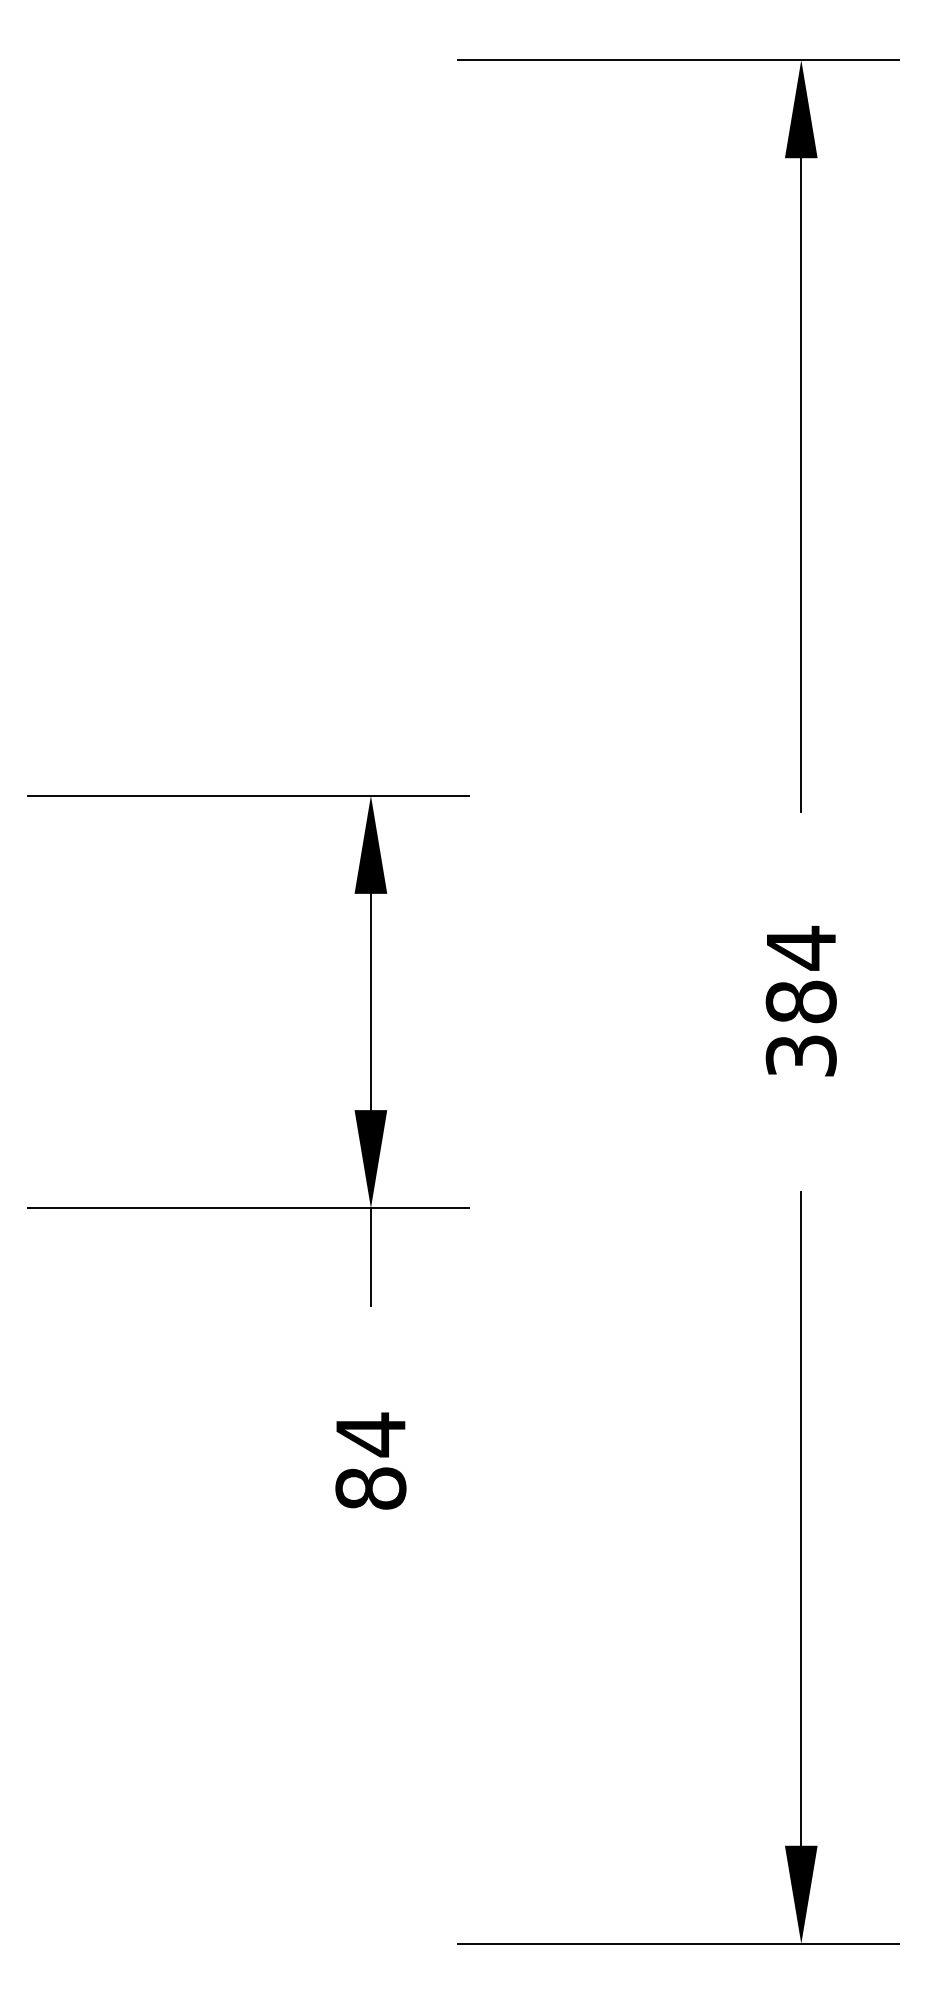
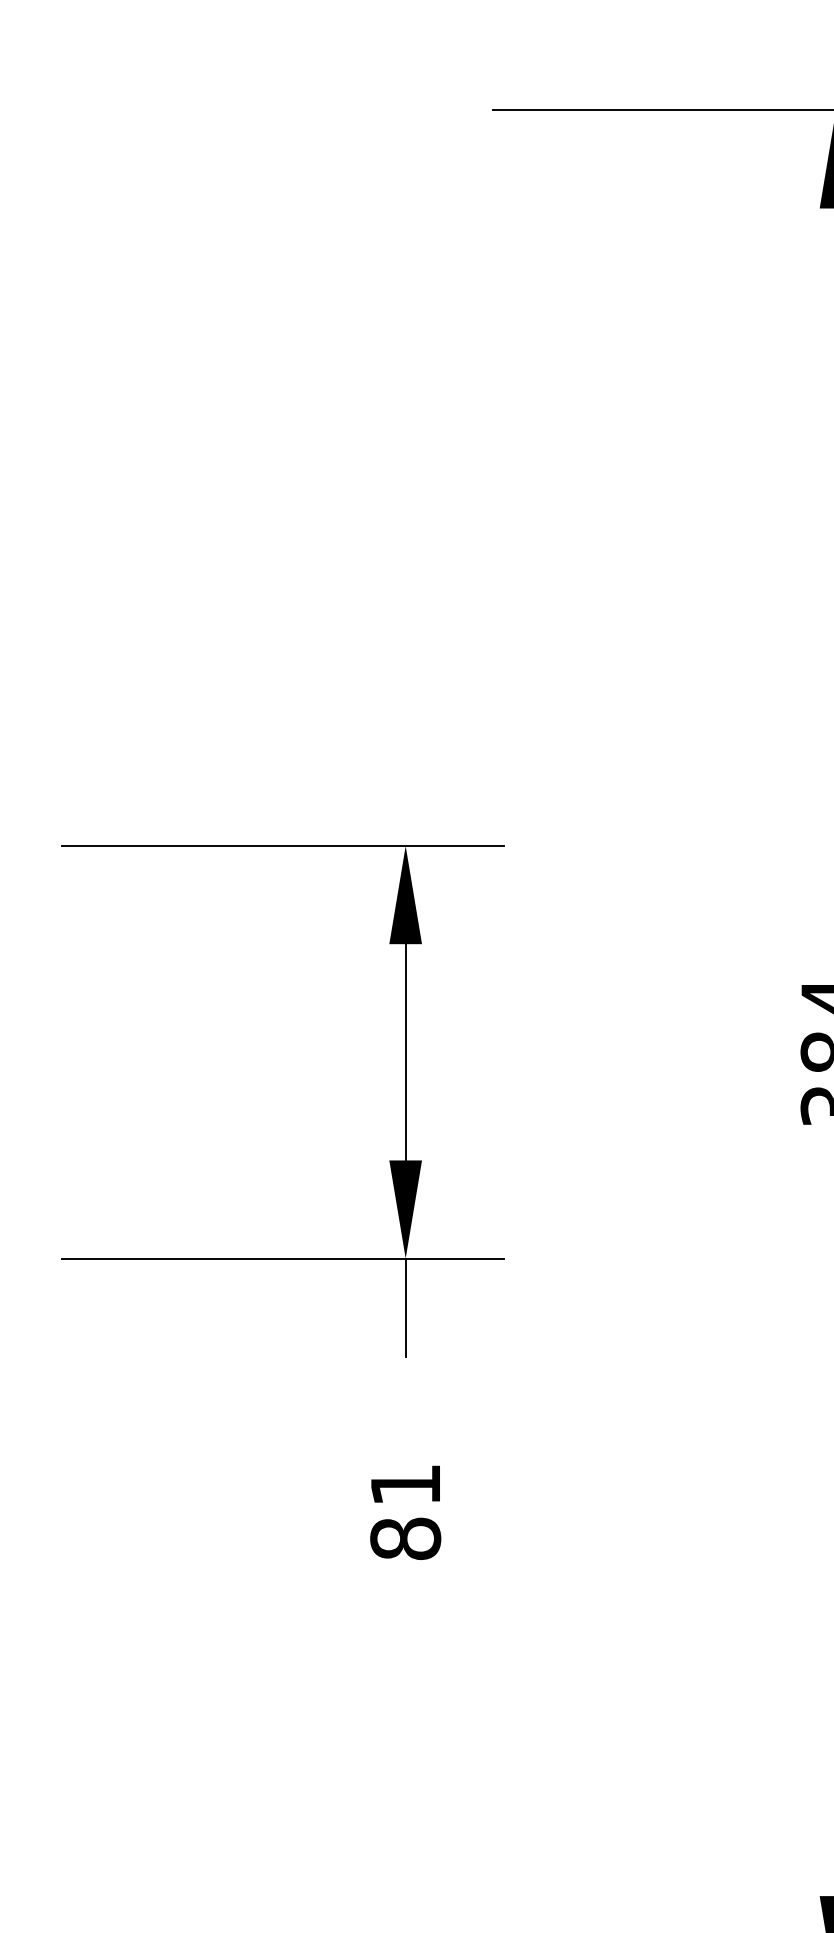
text: (370, 1434) -> (405, 1484), 84 -> 81

